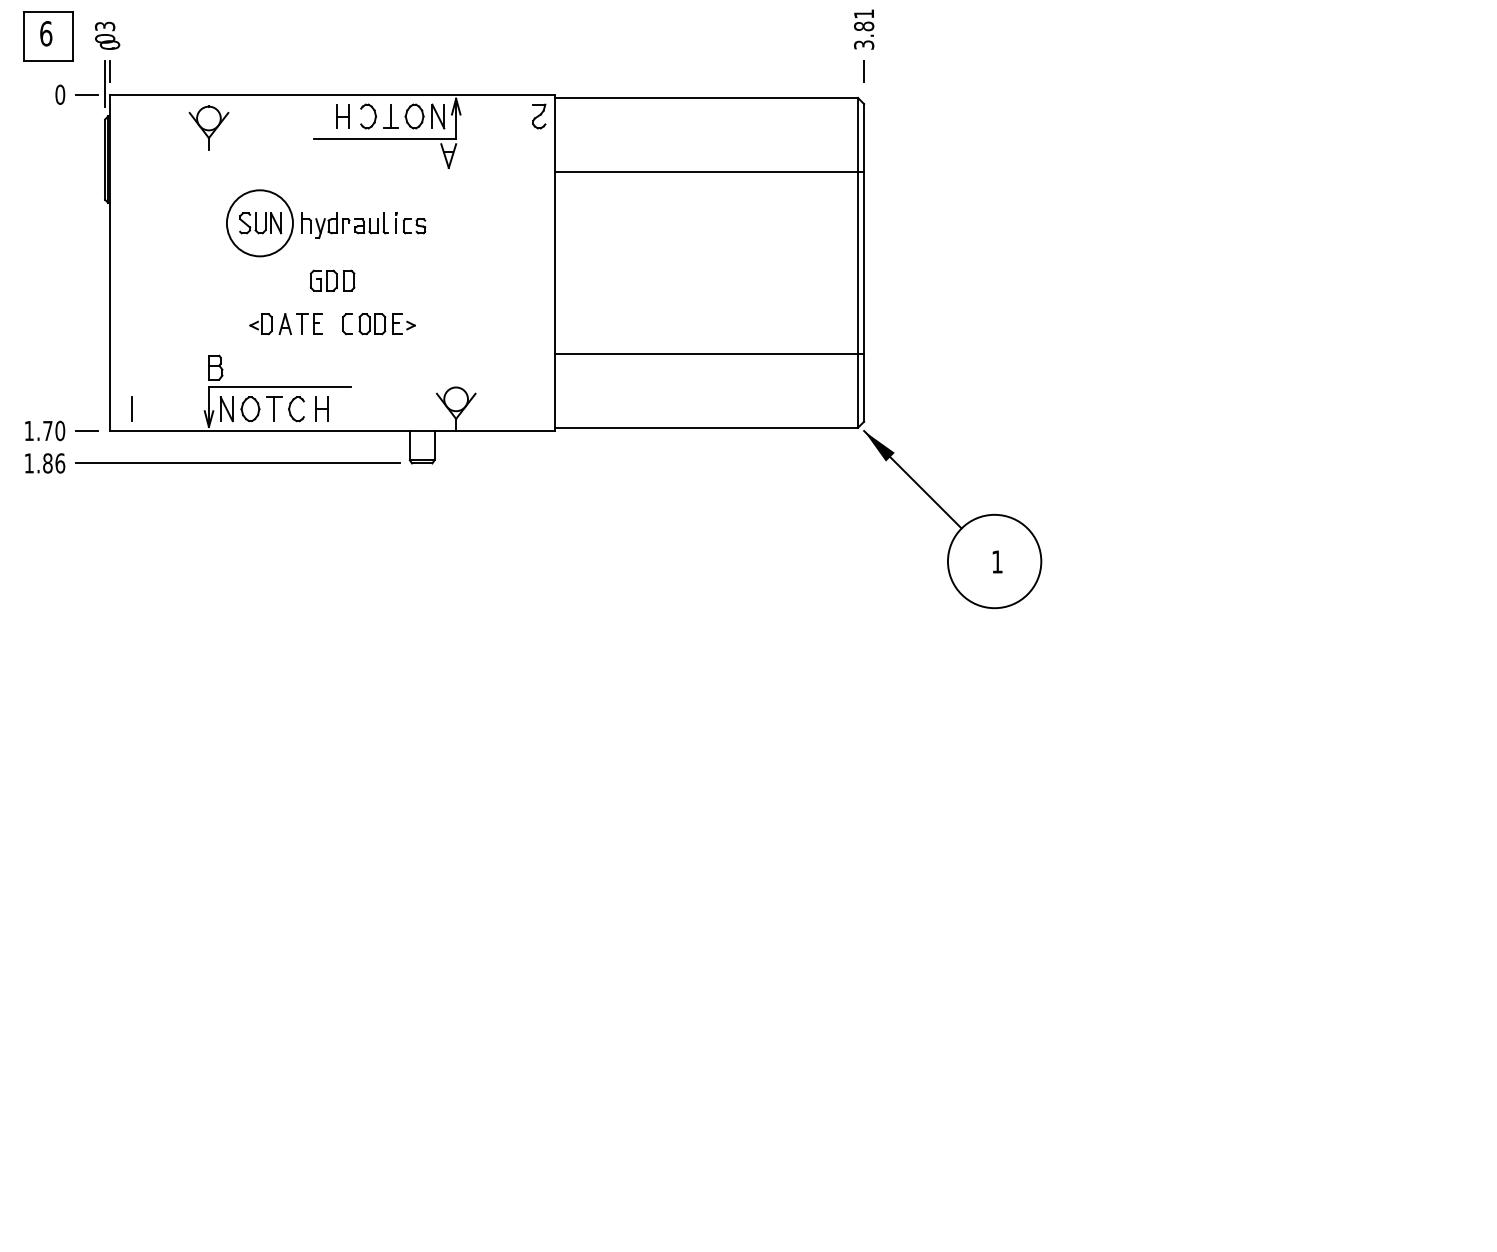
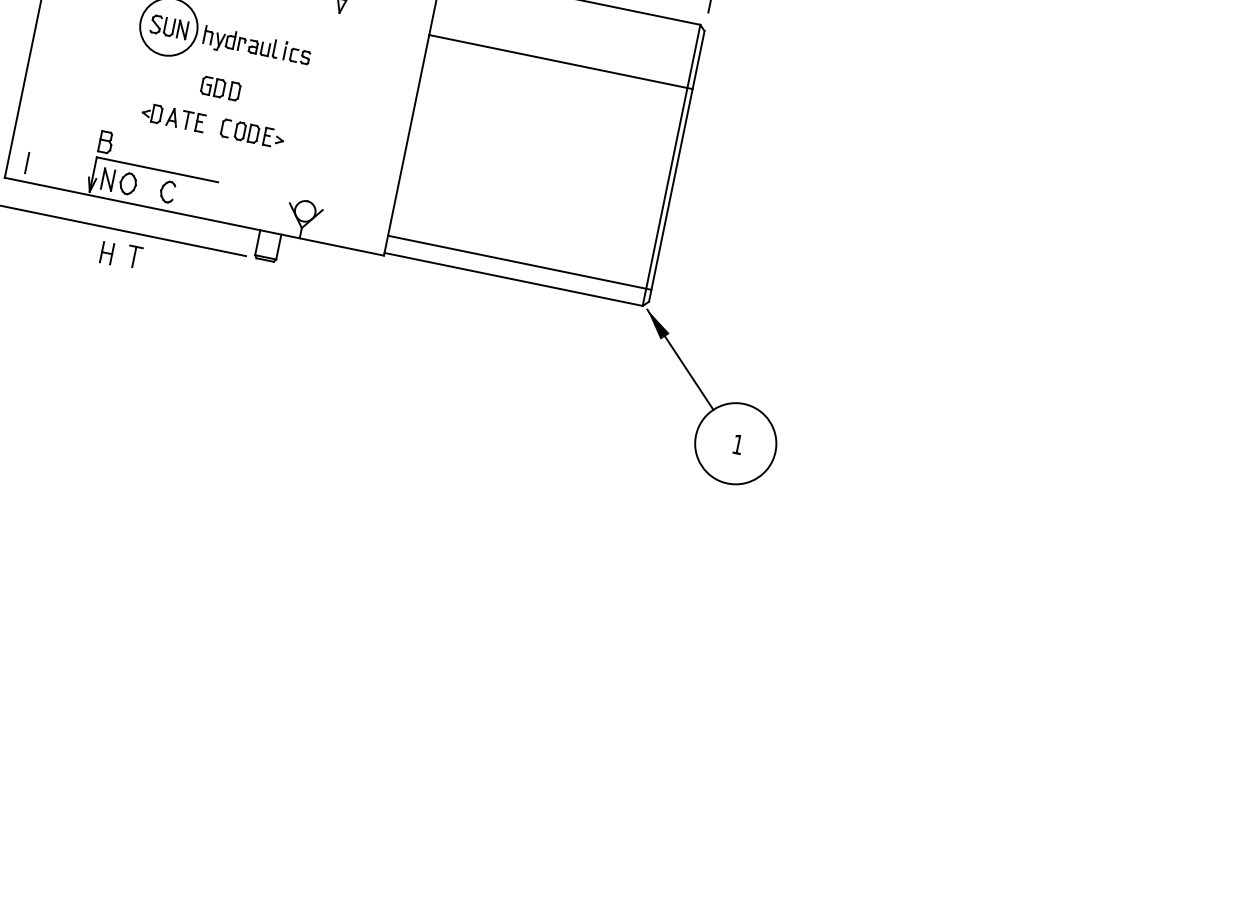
line: (709, 353) -> (519, 262), moved
part: (274, 408) -> (134, 256), moved
part: (321, 408) -> (107, 252), moved

